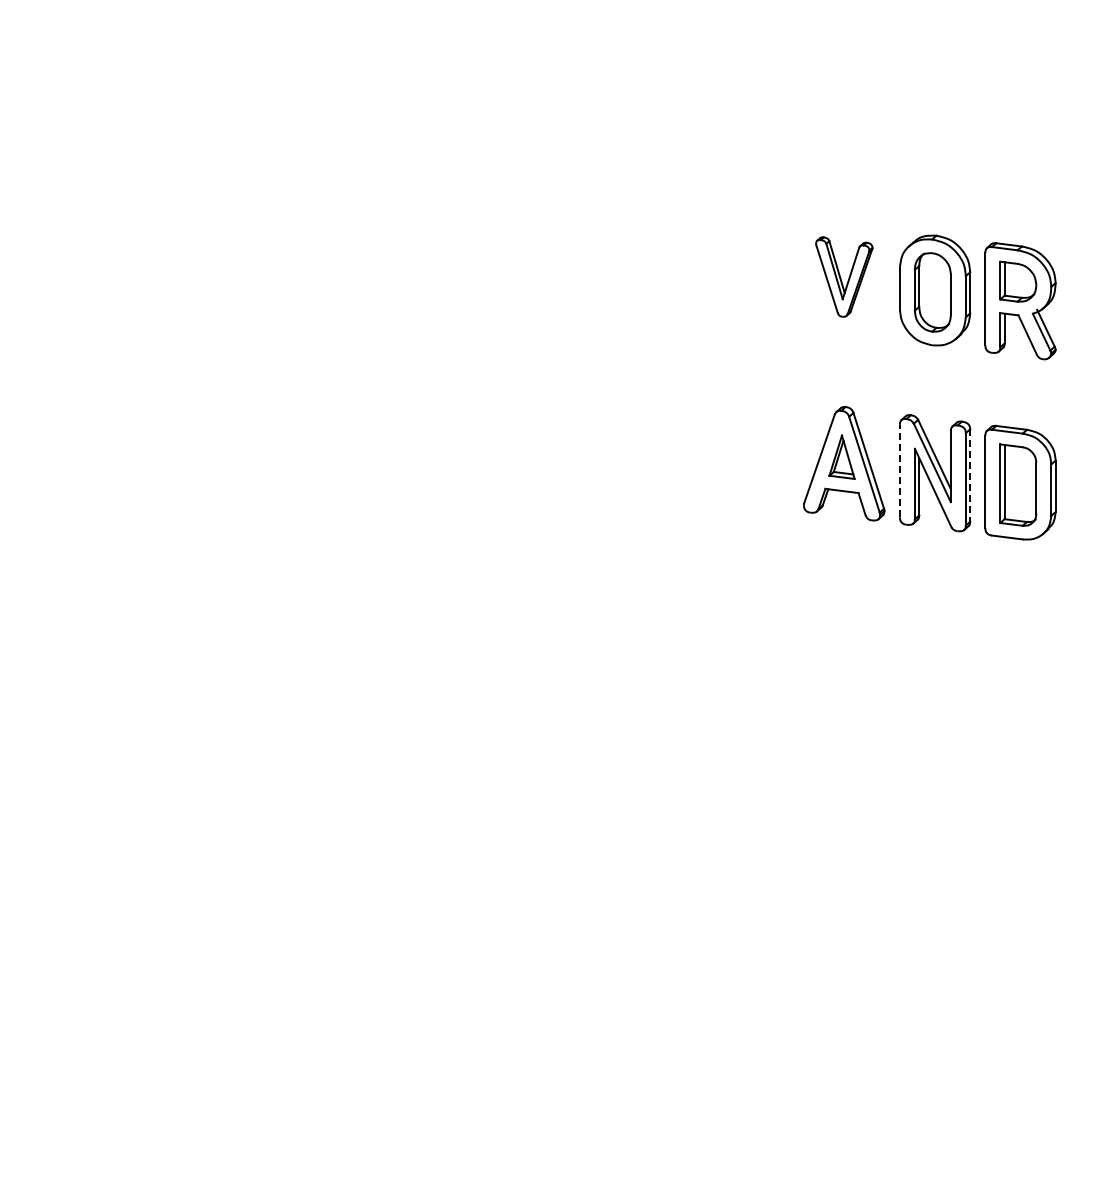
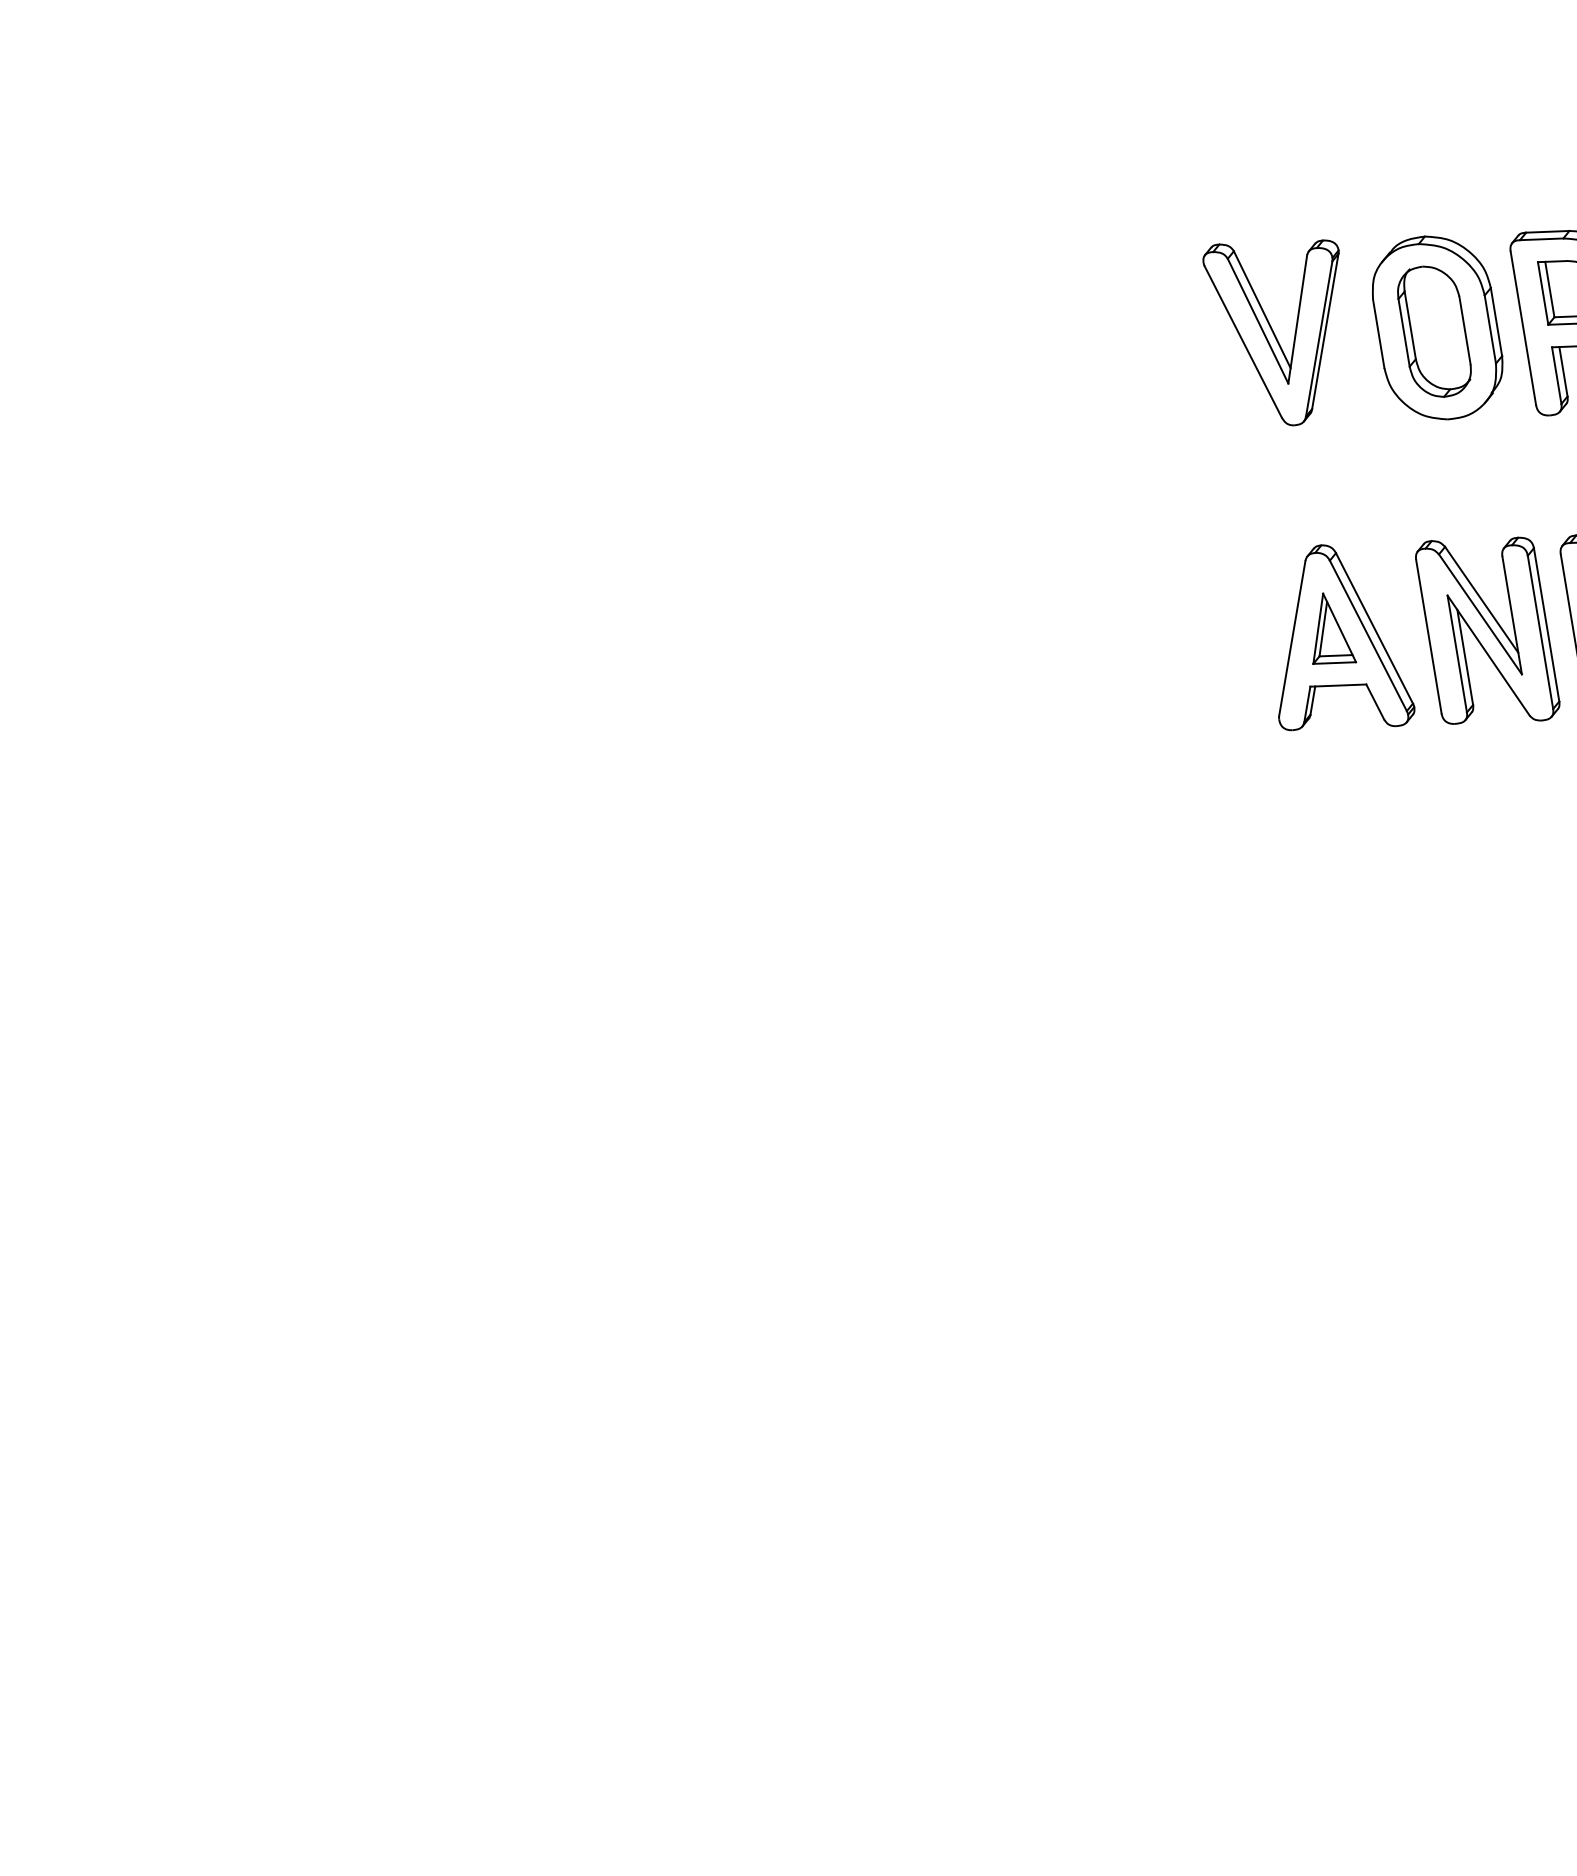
part: (844, 276) -> (1283, 329), size x1.43
line: (899, 470) -> (1428, 635), dashed -> solid
line: (970, 476) -> (1547, 626), dashed -> solid

